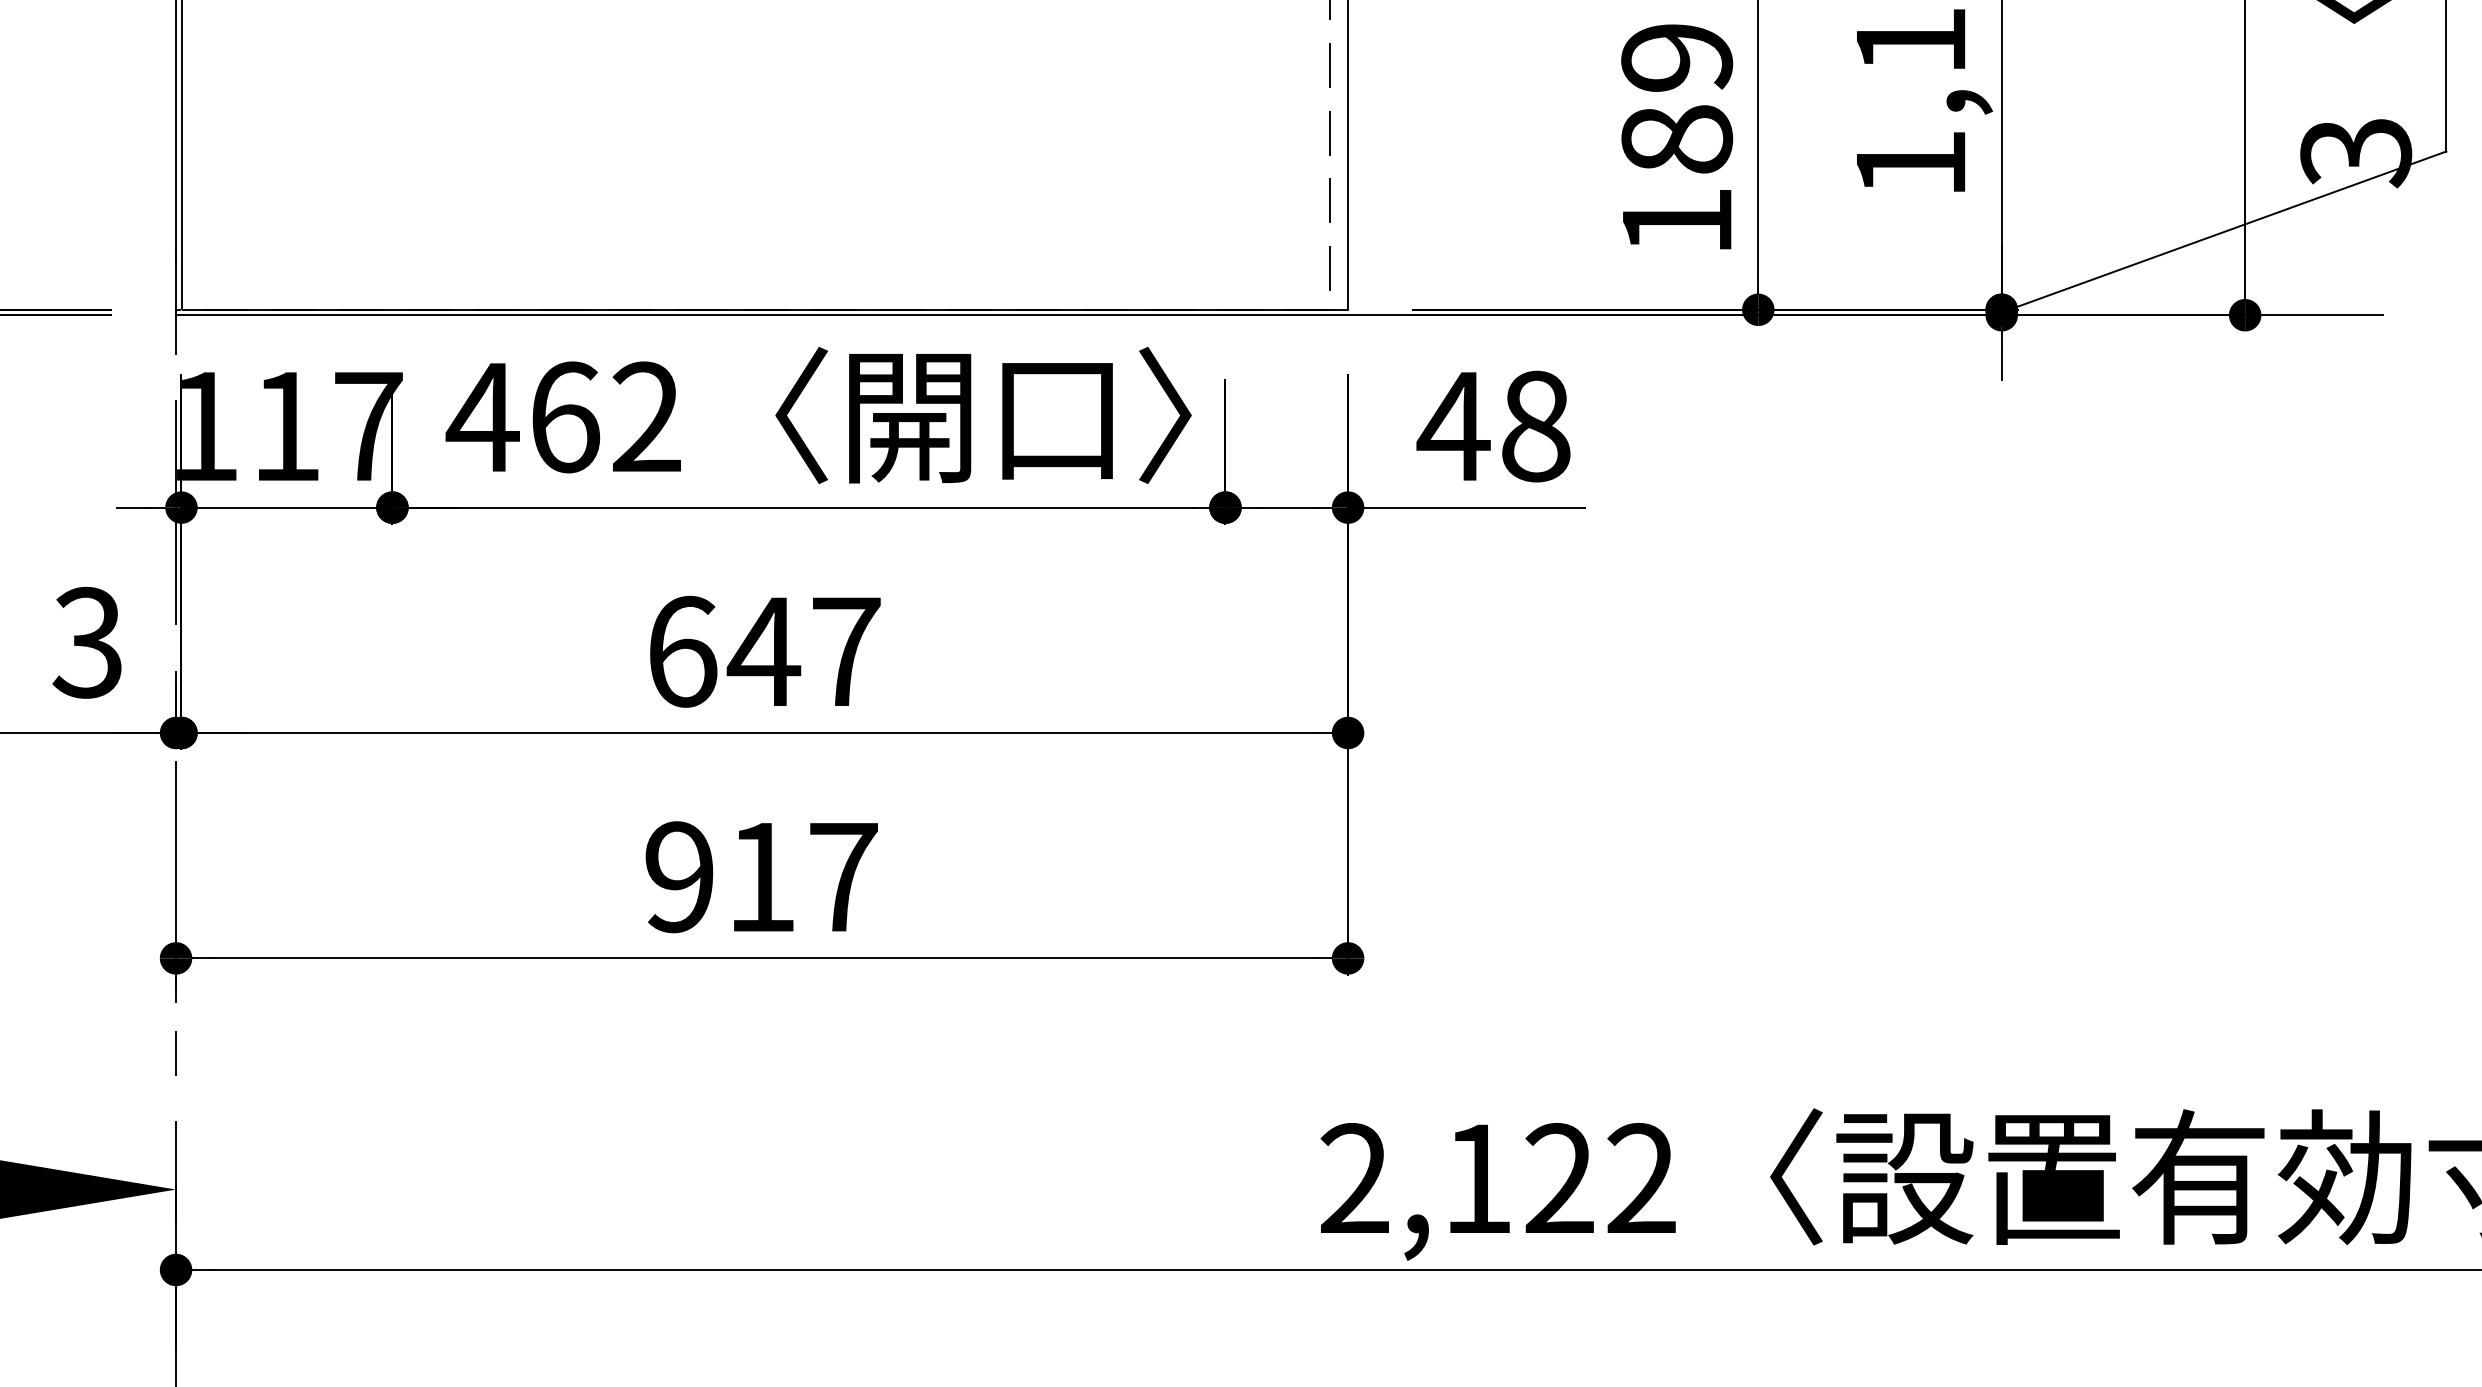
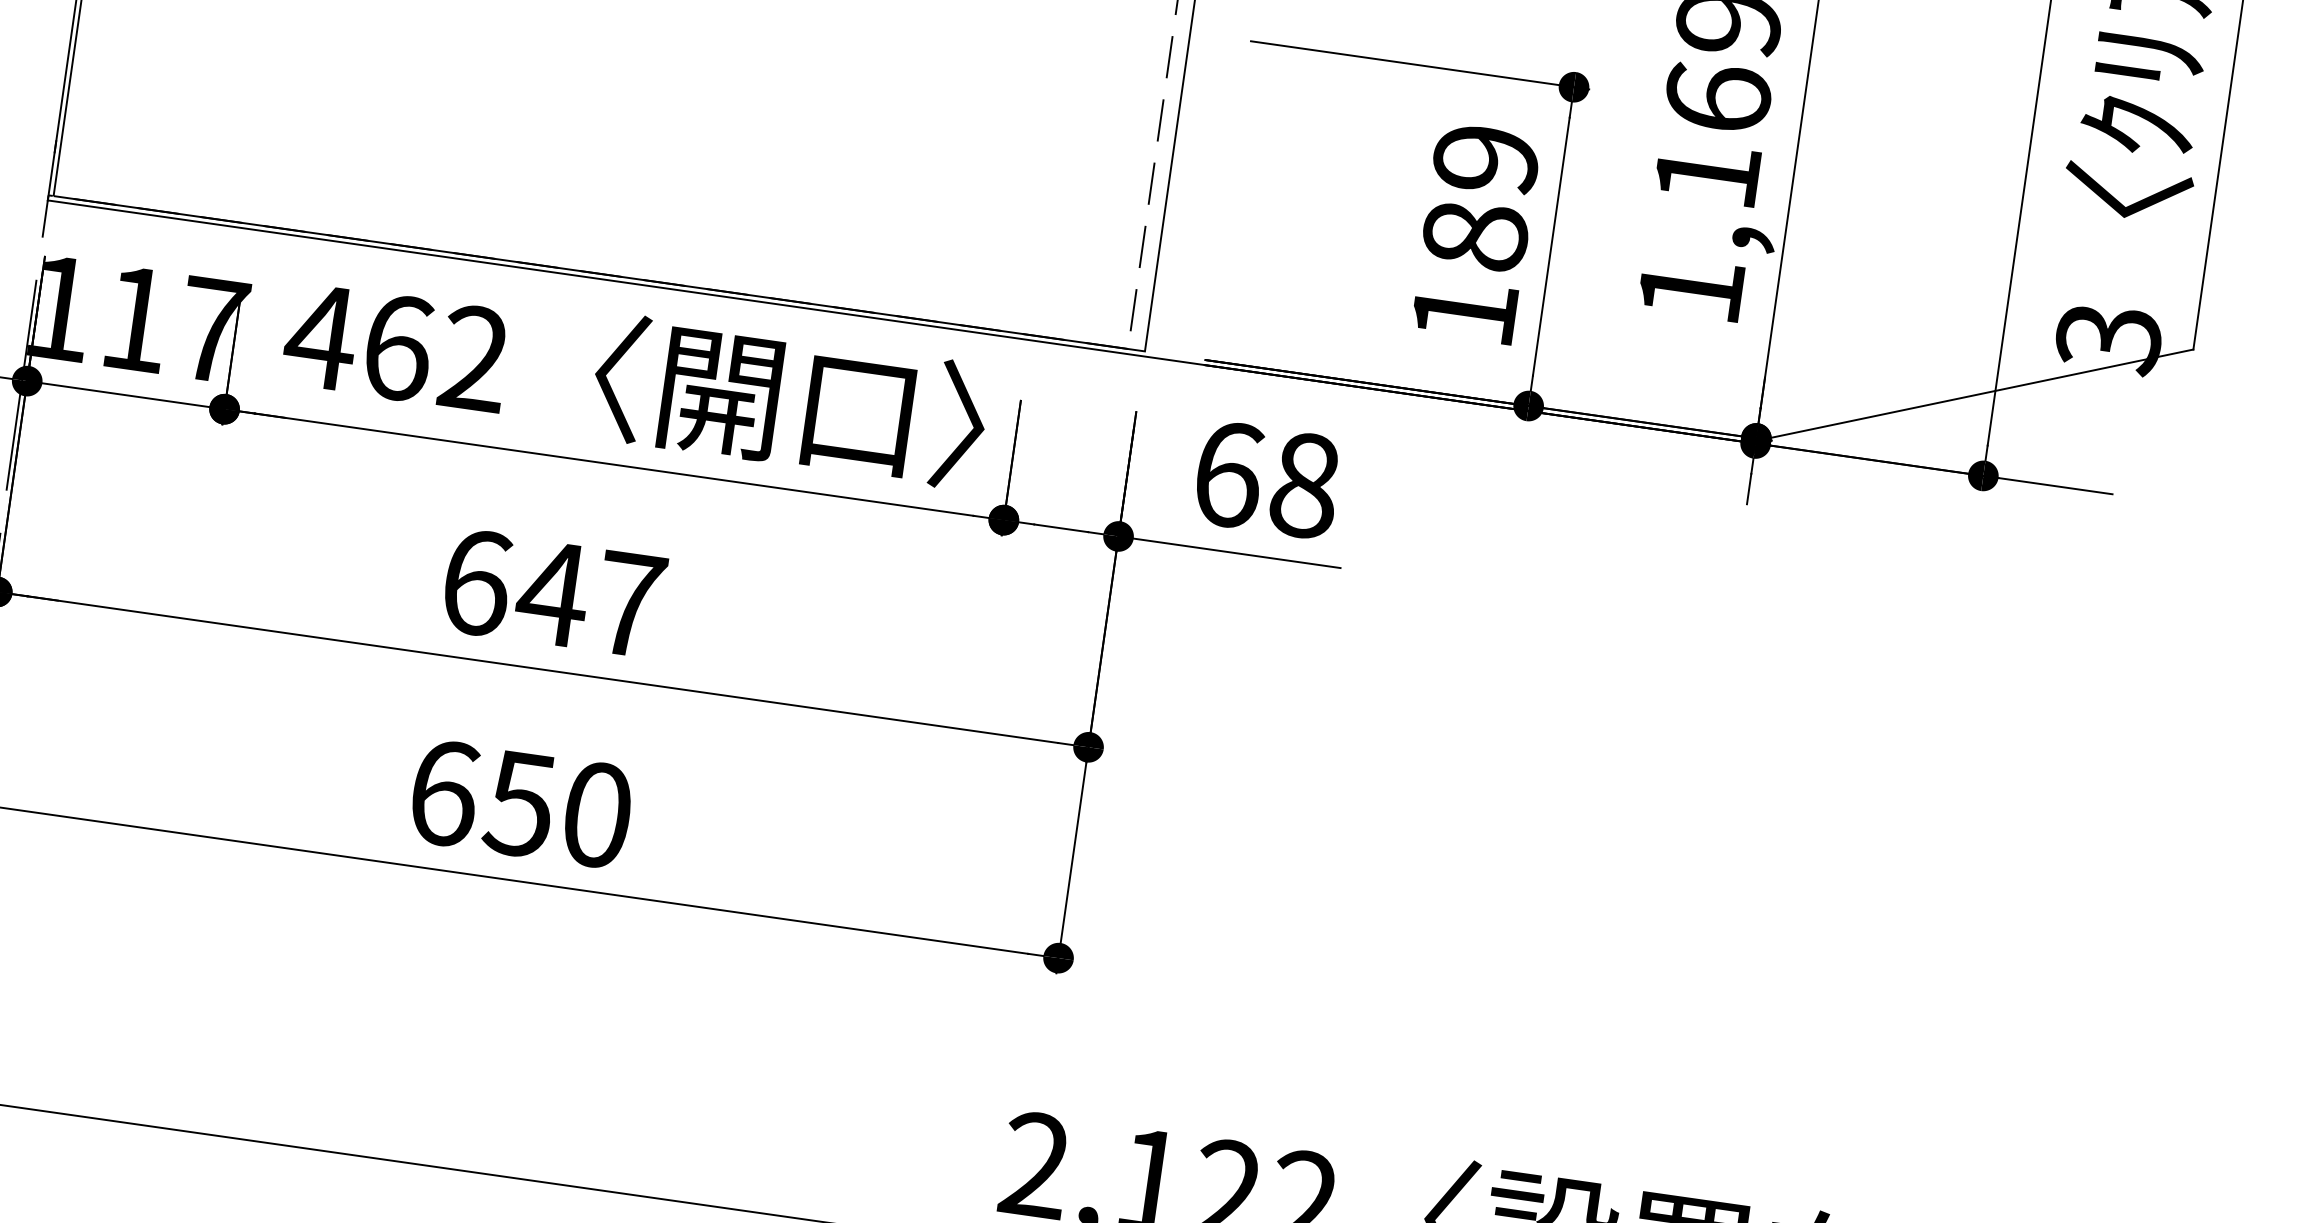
text: (1453, 426) -> (1227, 474), 48 -> 68
text: (761, 877) -> (520, 804), 917 -> 650

